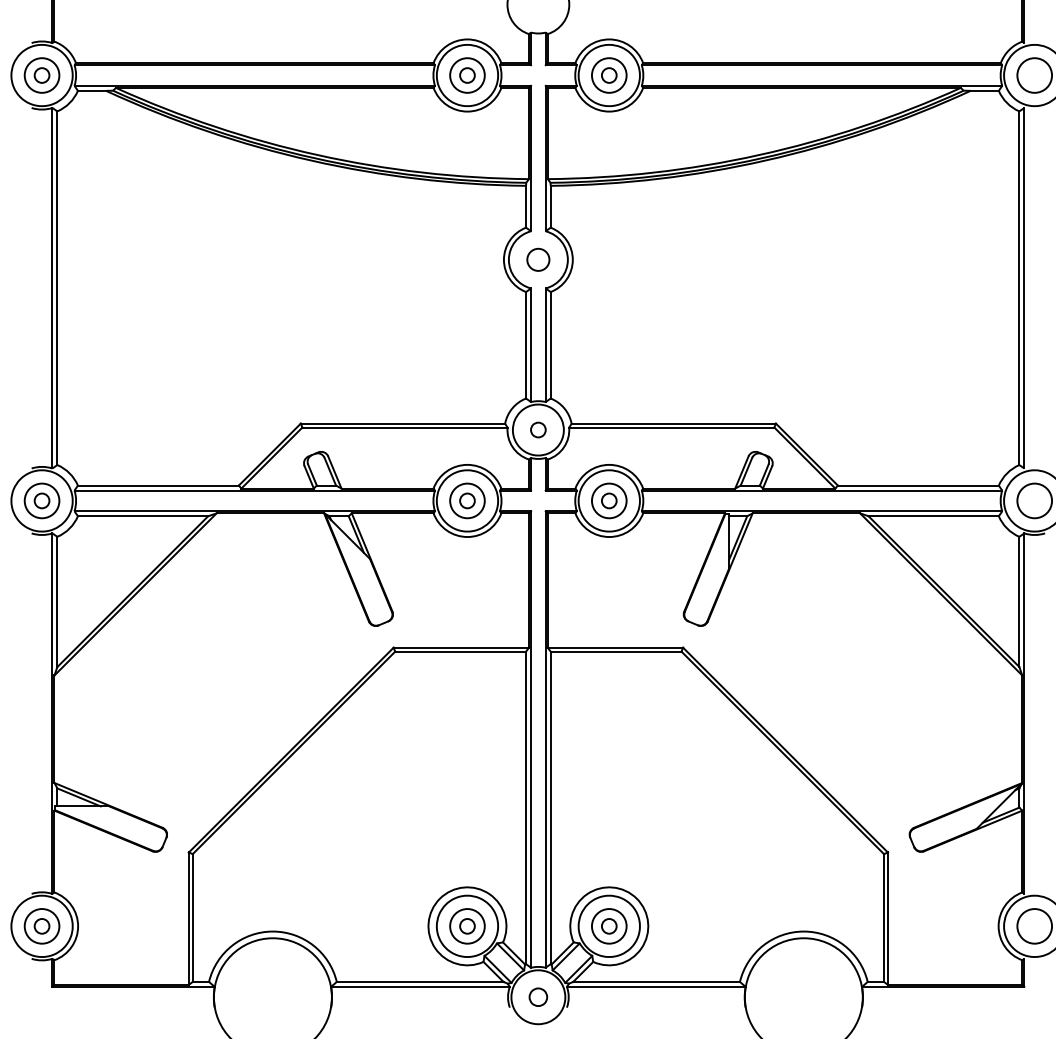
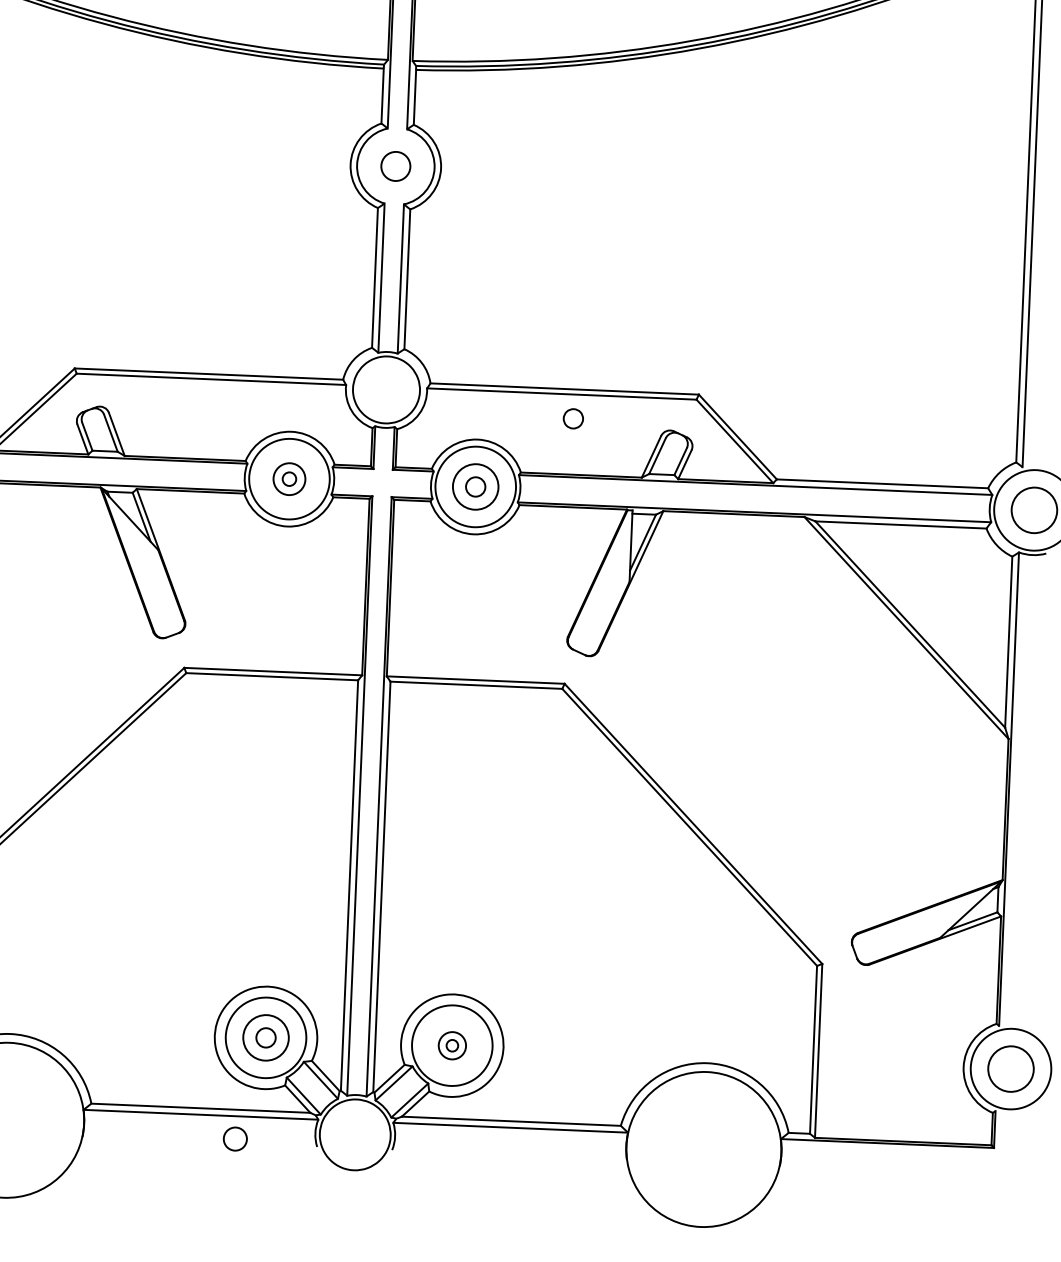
part: (538, 429) -> (573, 418), moved
part: (467, 500) -> (289, 478), size x0.7
part: (609, 926) -> (452, 1045), size x0.6
part: (538, 996) -> (235, 1138), moved

